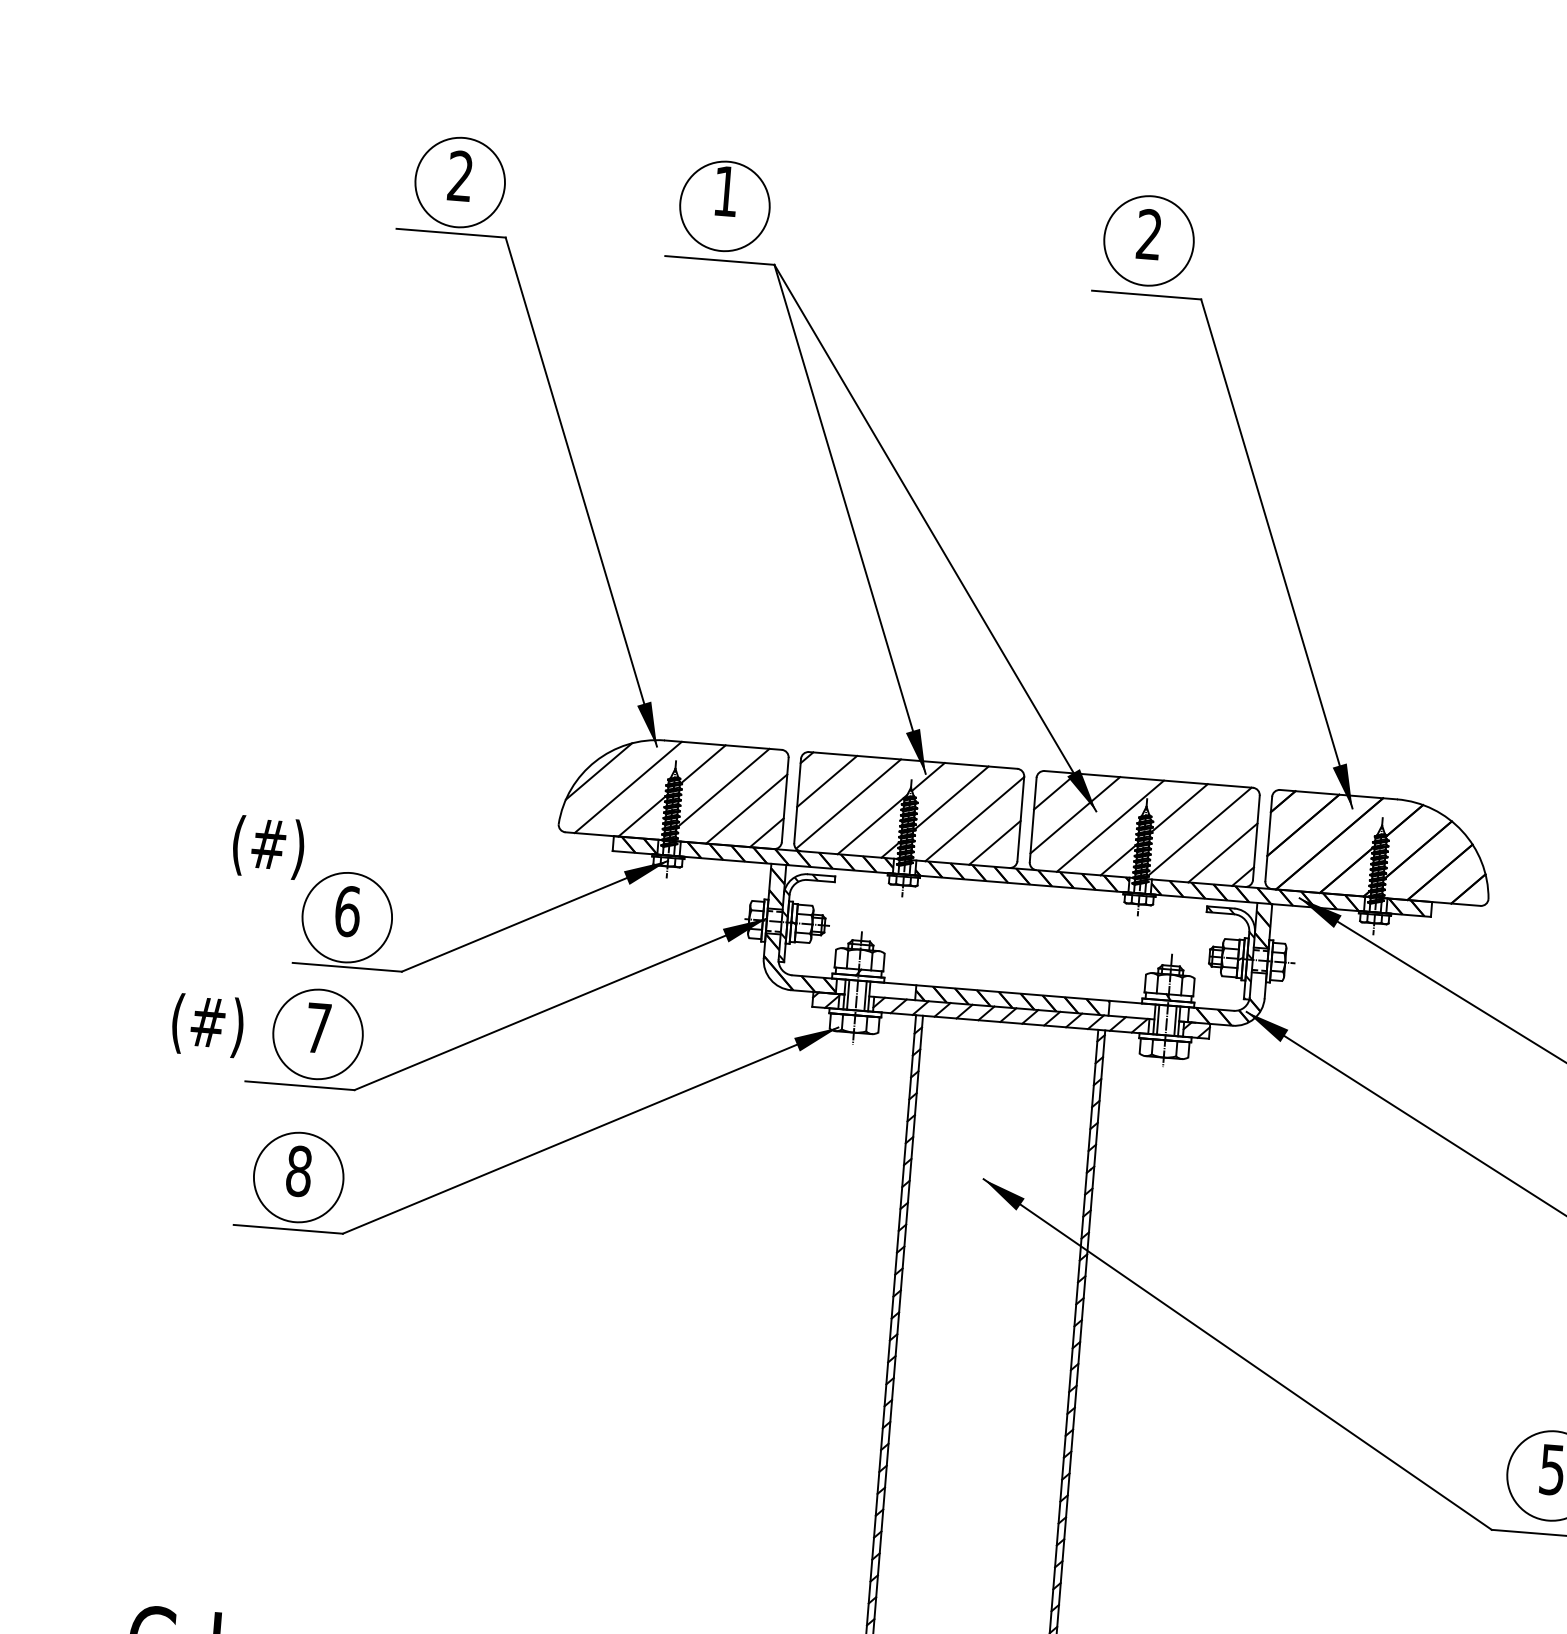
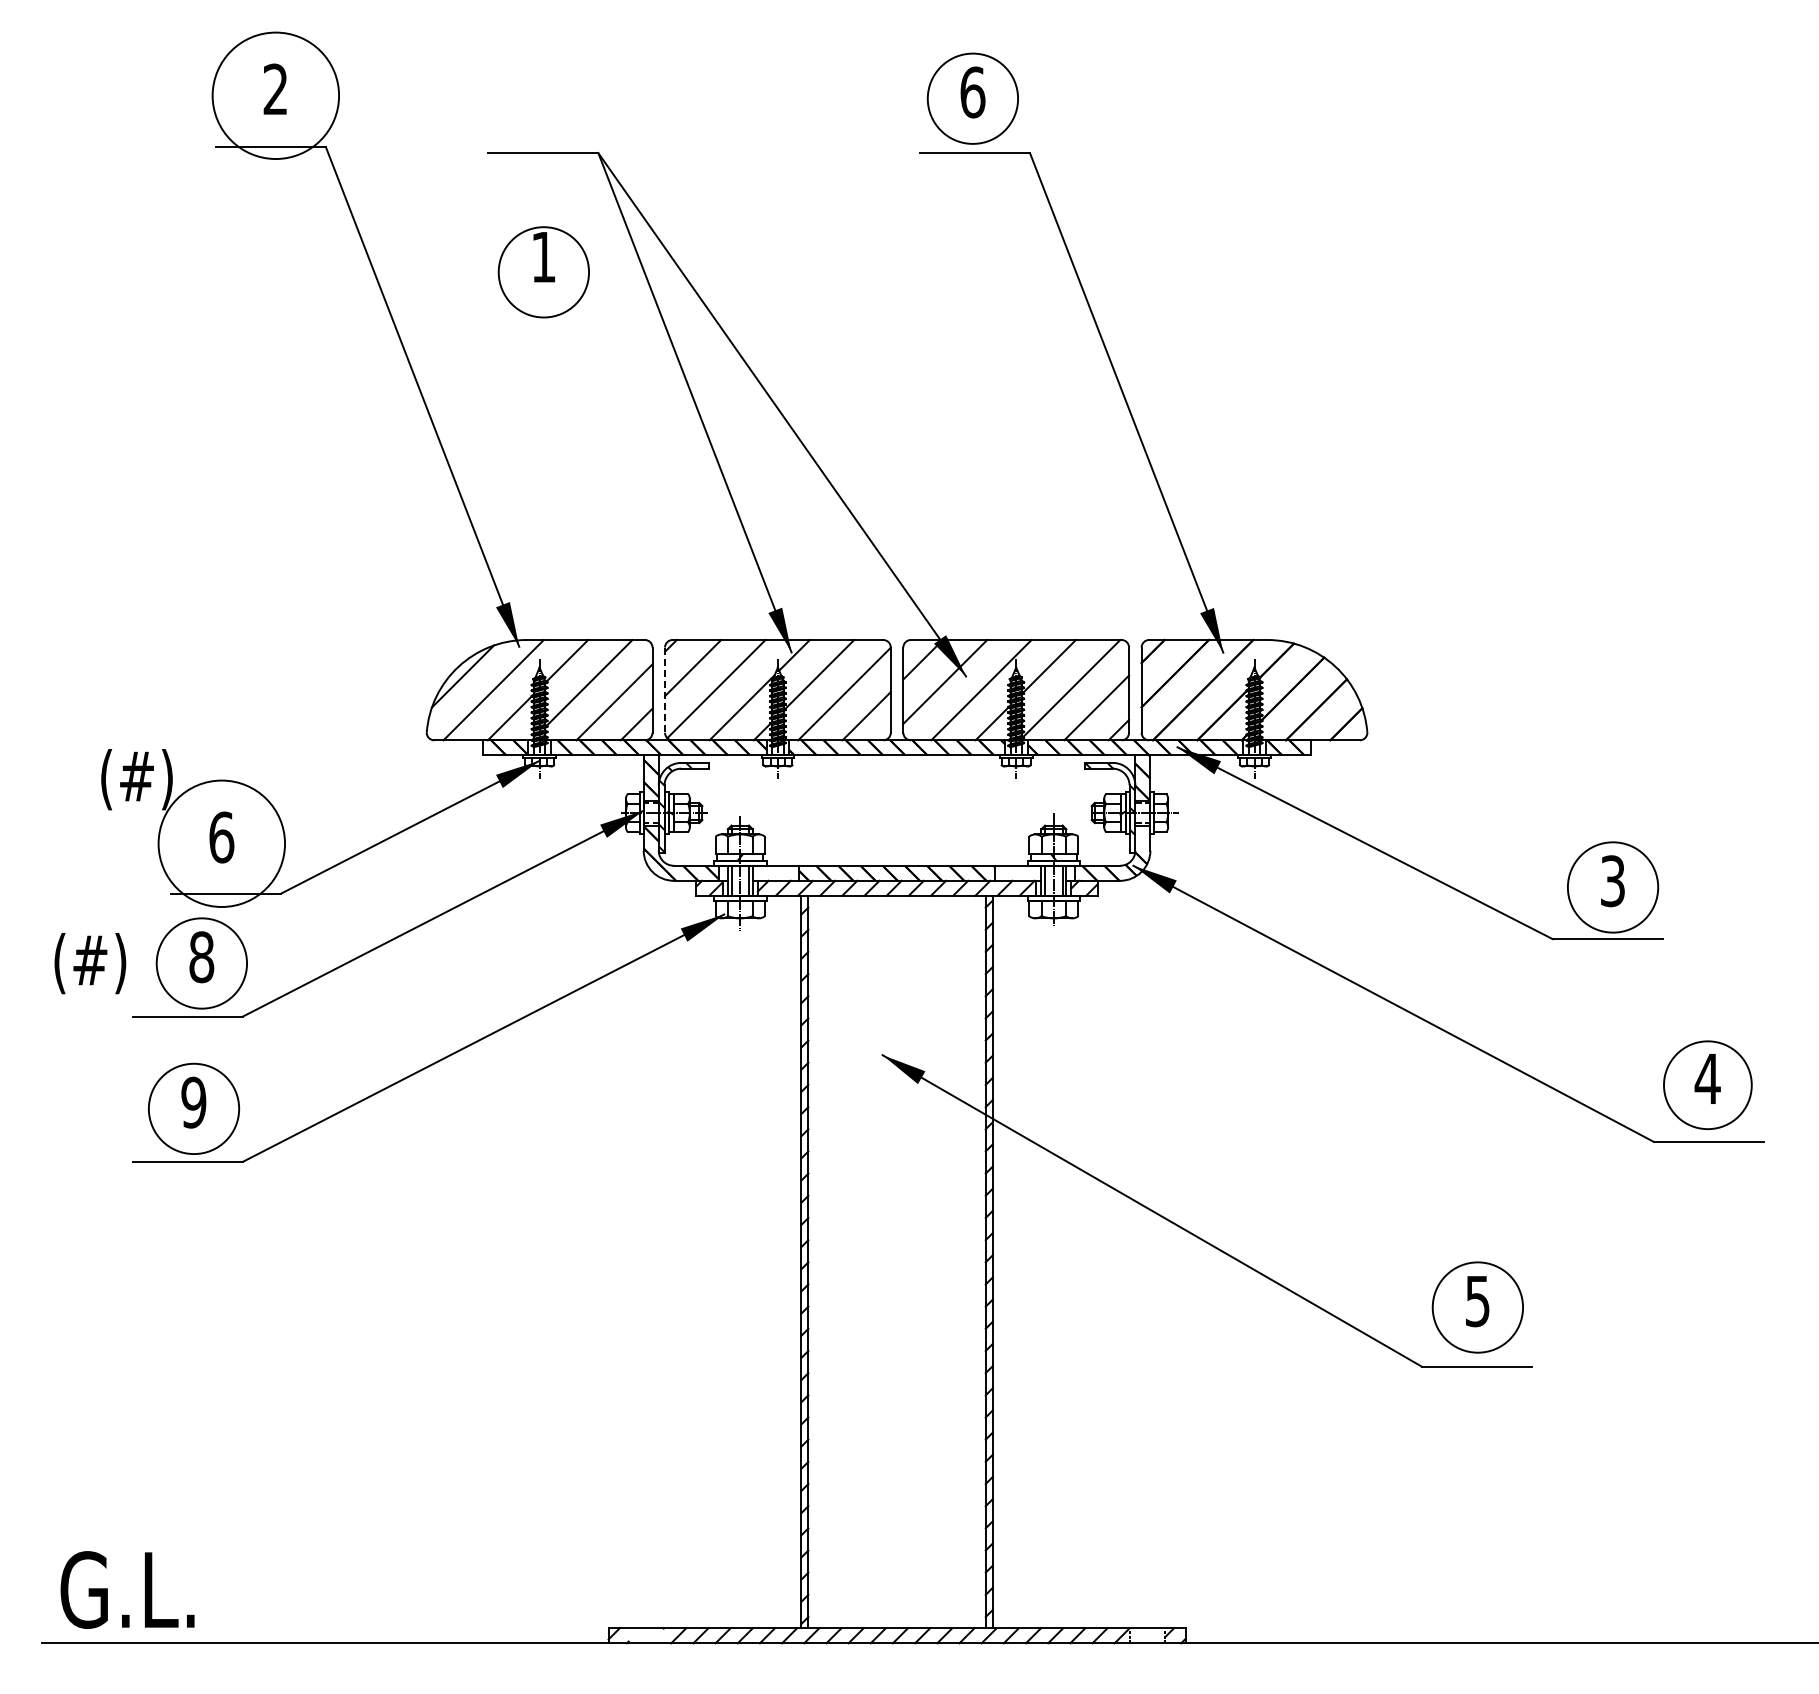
circle: (459, 182) -> (275, 95), size x1.4
part: (724, 206) -> (543, 272), moved
text: (1149, 234) -> (972, 92), 2 -> 6
line: (798, 801) -> (665, 690), solid -> dashed
circle: (347, 917) -> (221, 843), size x1.4
text: (318, 1028) -> (201, 957), 7 -> 8
text: (298, 1171) -> (193, 1102), 8 -> 9

